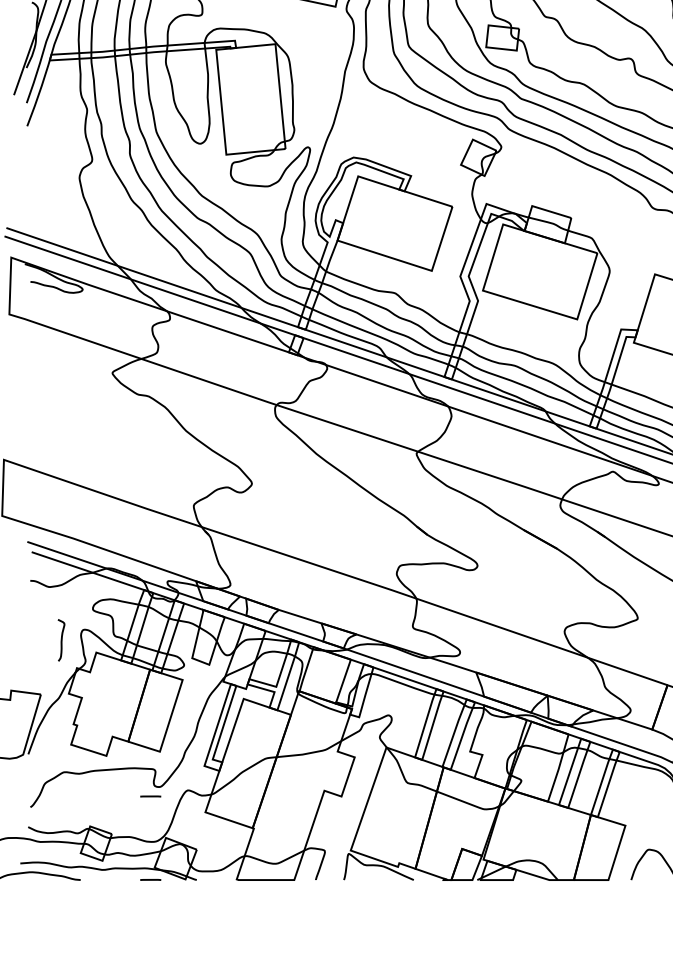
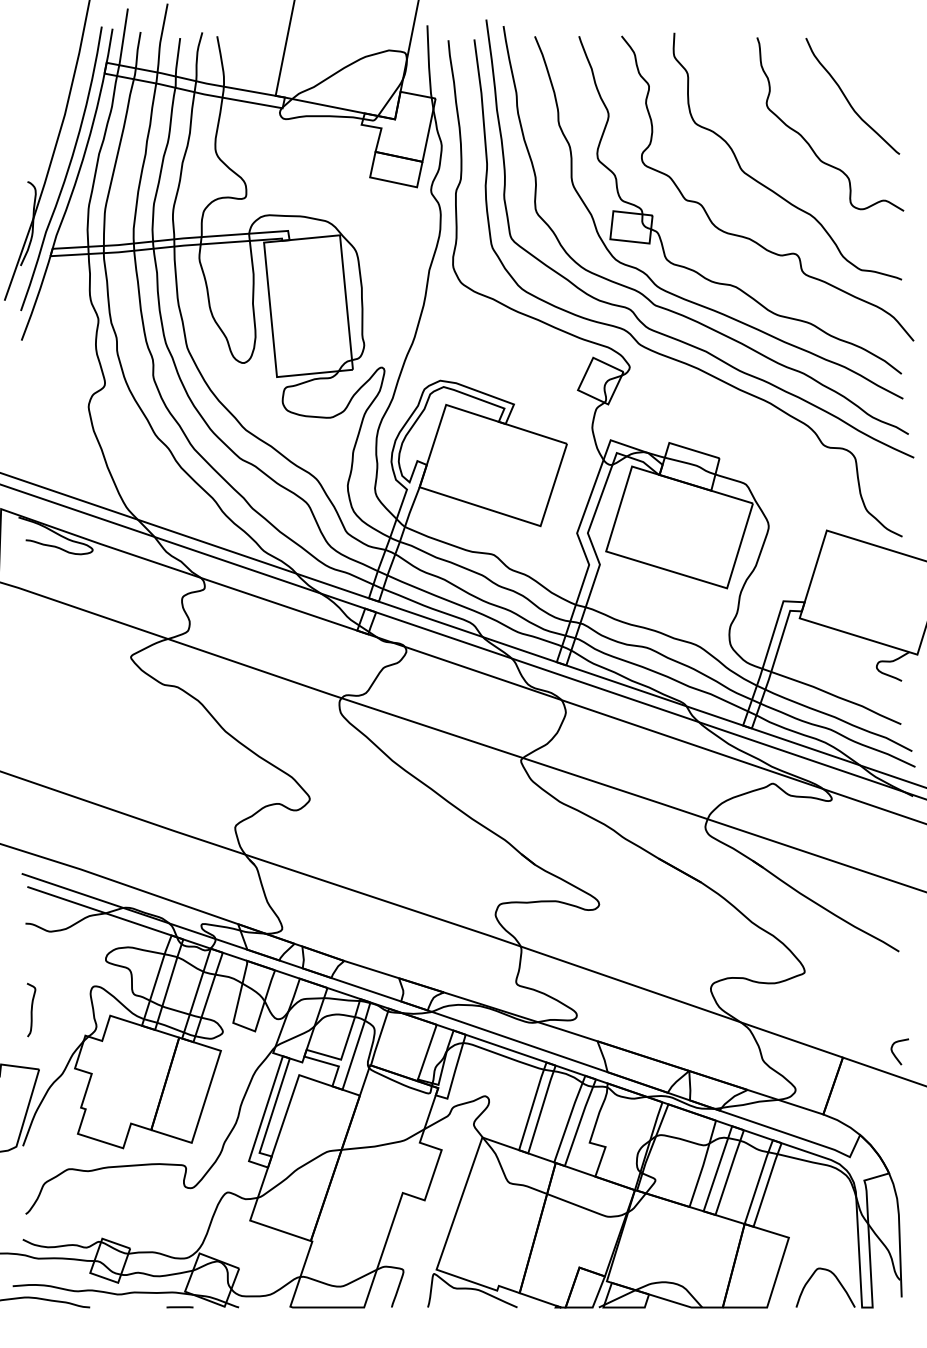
curve: (61, 639) -> (31, 1009), moved
line: (150, 796) -> (179, 1200), removed

